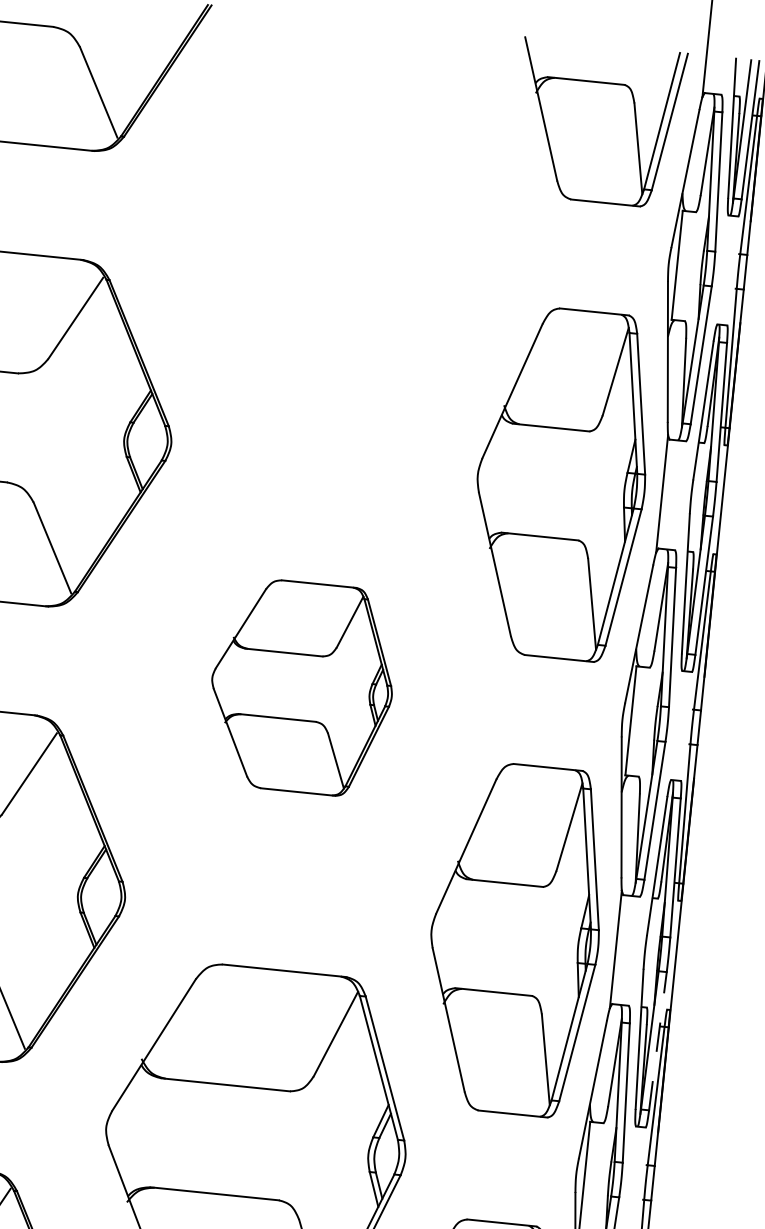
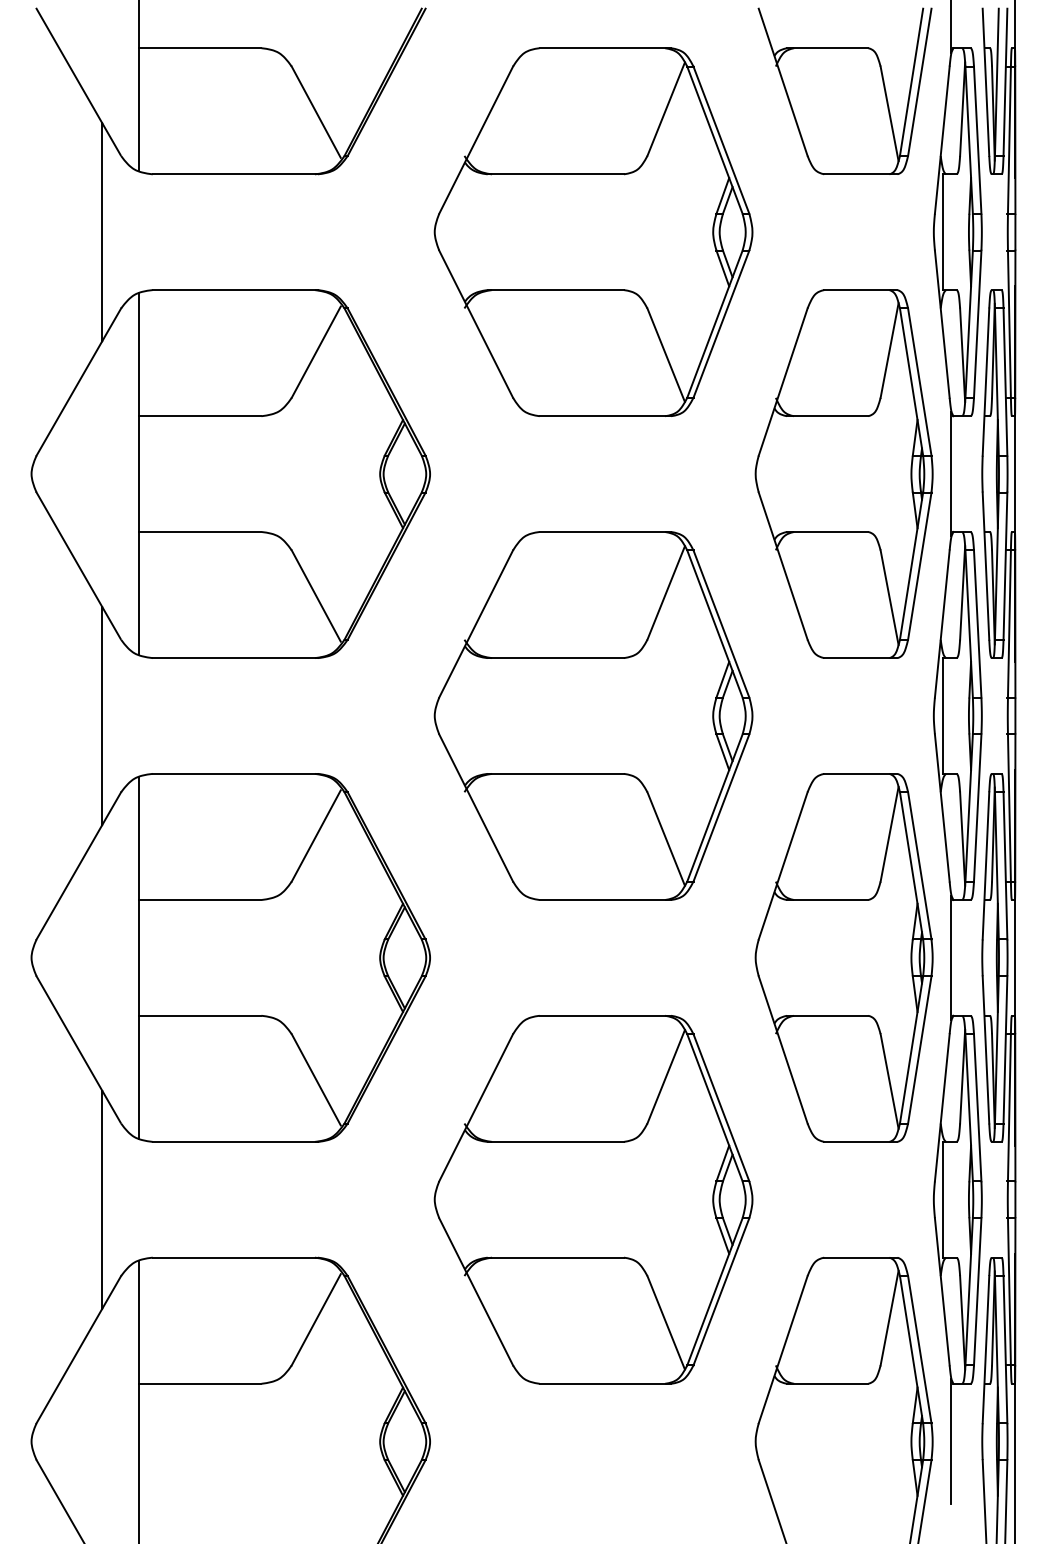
part: (348, 231) -> (593, 231), added
part: (302, 686) -> (593, 715), size x1.67
line: (658, 1040) -> (1005, 1049), dashed -> solid

